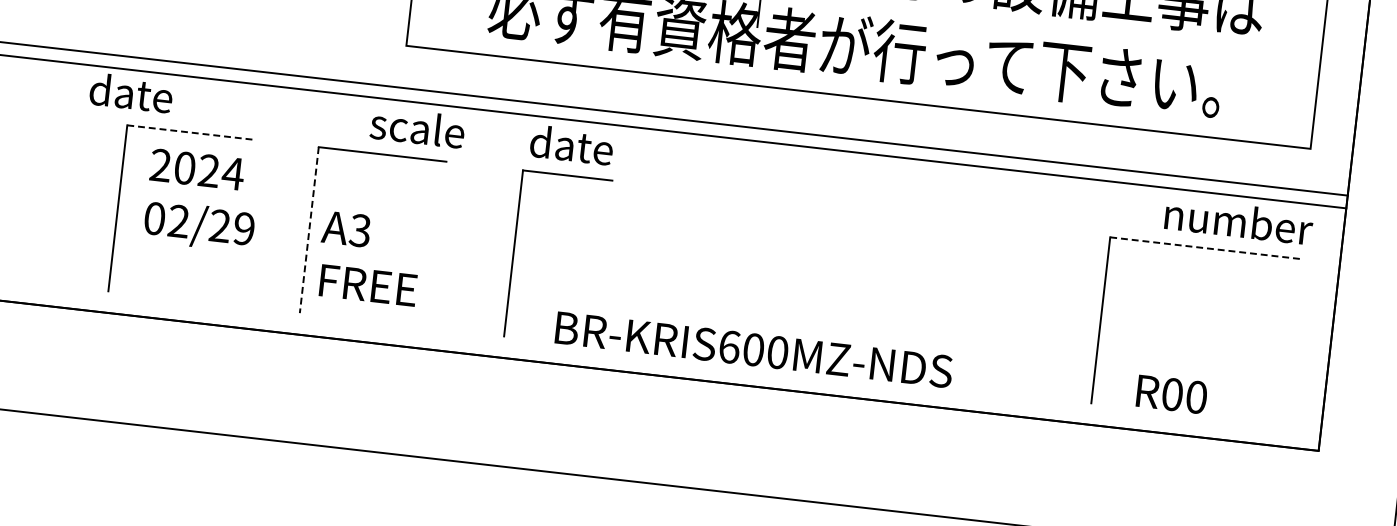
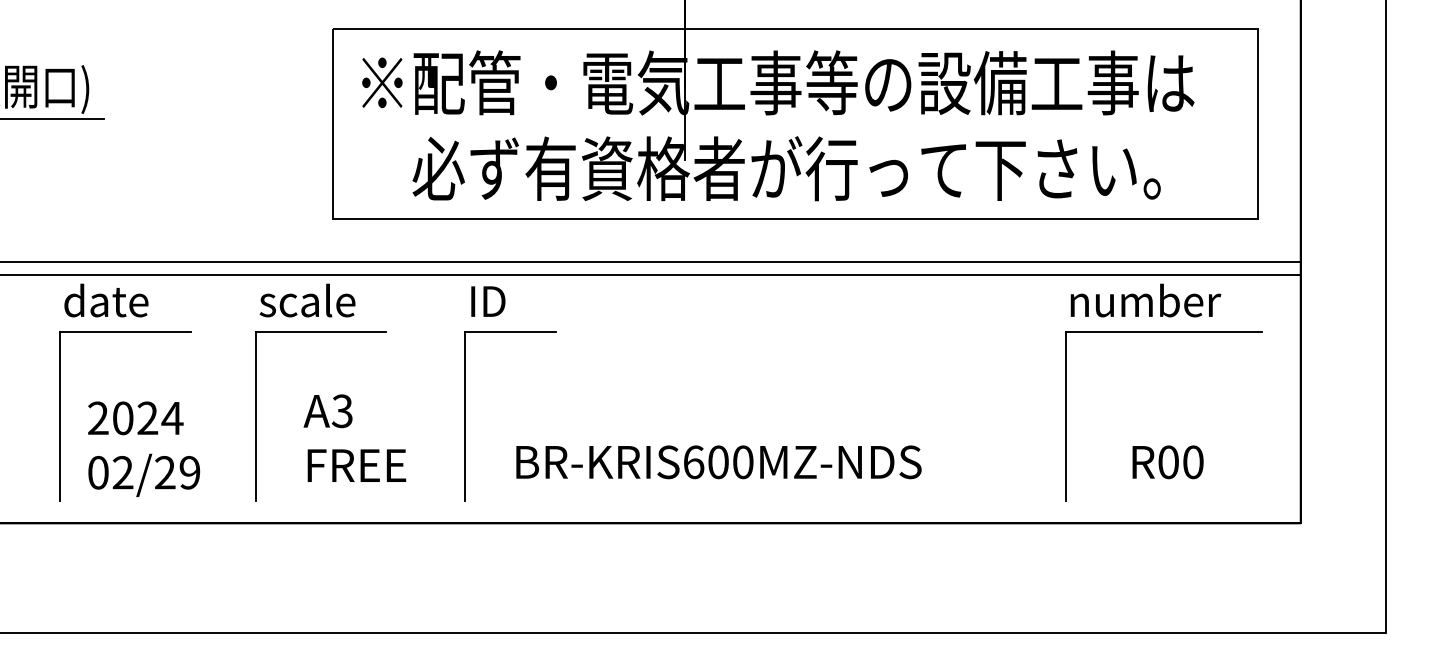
text: (131, 93) -> (106, 300), moved
text: (417, 127) -> (307, 300), moved
line: (191, 132) -> (125, 331), dashed -> solid
text: (572, 145) -> (511, 300), date -> ID
text: (202, 200) -> (144, 448), moved
text: (1238, 221) -> (1145, 300), moved
line: (308, 230) -> (255, 416), dashed -> solid
line: (1205, 248) -> (1163, 331), dashed -> solid
text: (369, 257) -> (354, 437), moved
text: (753, 350) -> (718, 462), moved
text: (1171, 394) -> (1167, 462), moved

